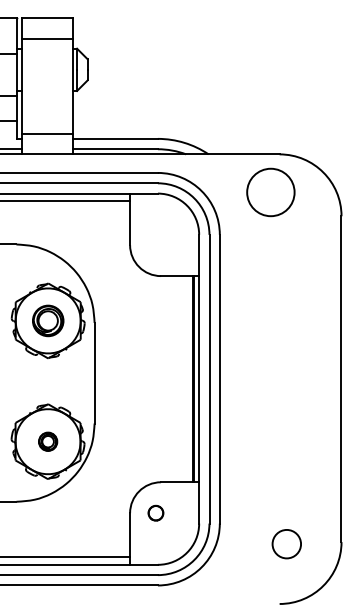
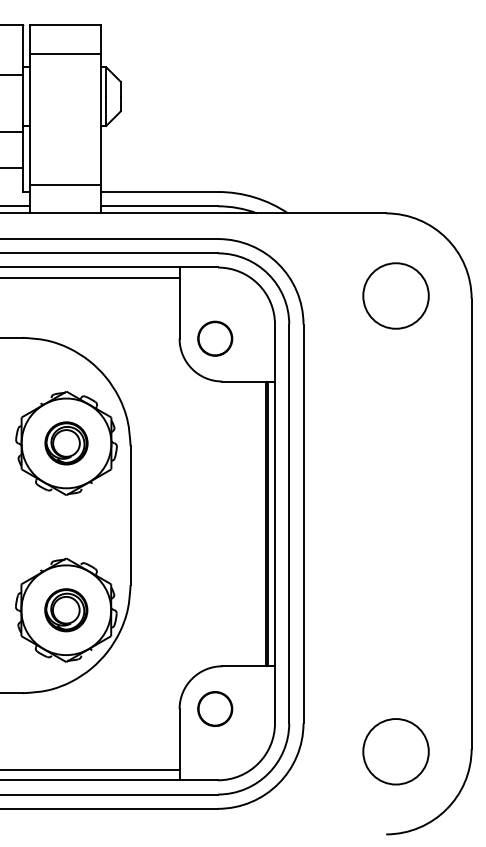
circle: (270, 192) -> (395, 295), moved
circle: (156, 244) -> (215, 338), added
part: (48, 441) -> (66, 610), size x1.67
circle: (156, 512) -> (215, 708), size x1.67
circle: (286, 543) -> (395, 751), size x1.67

